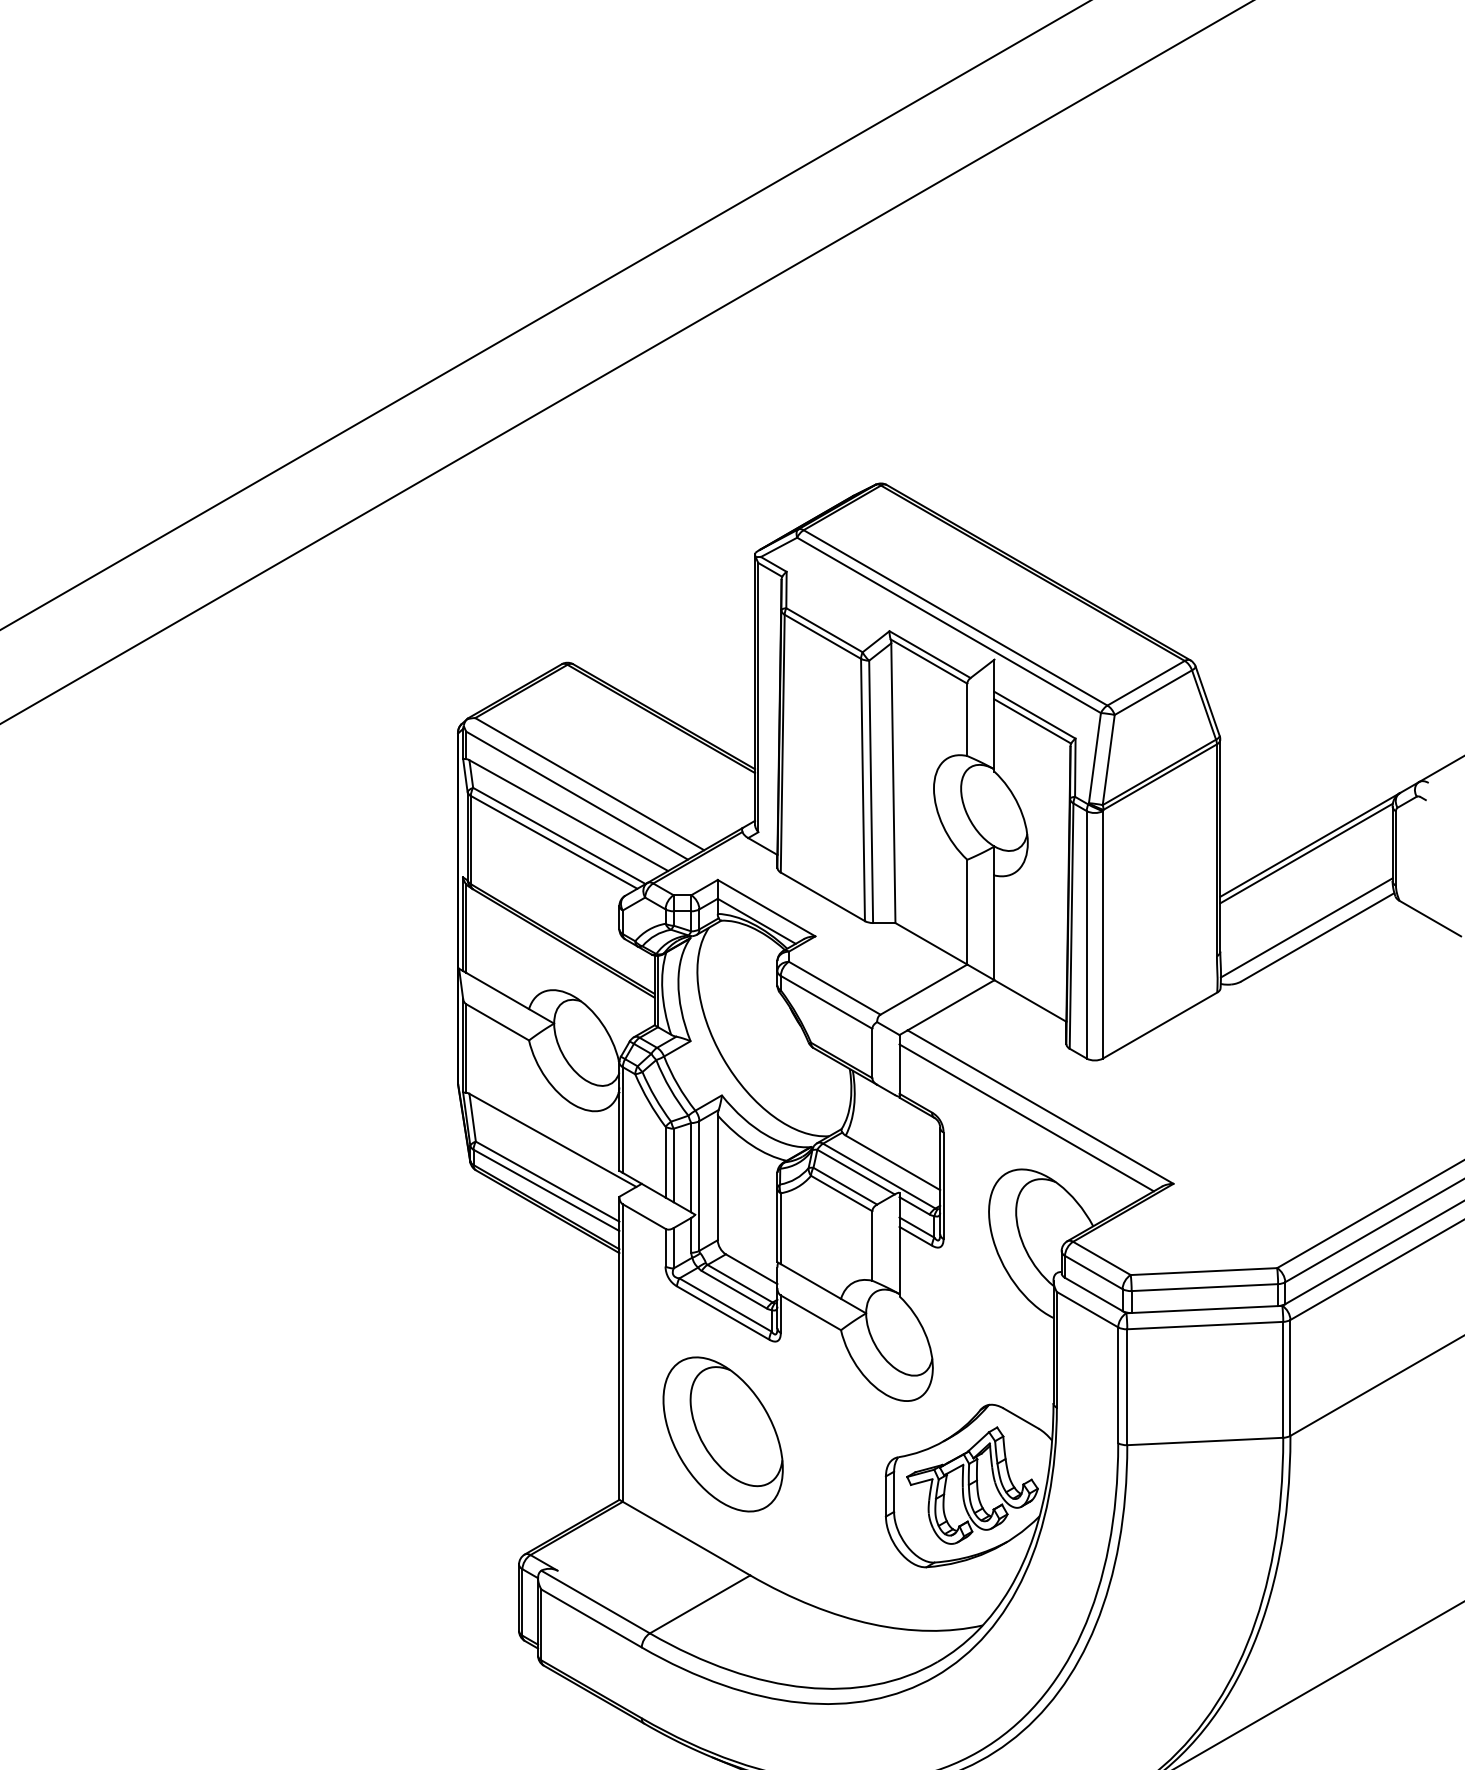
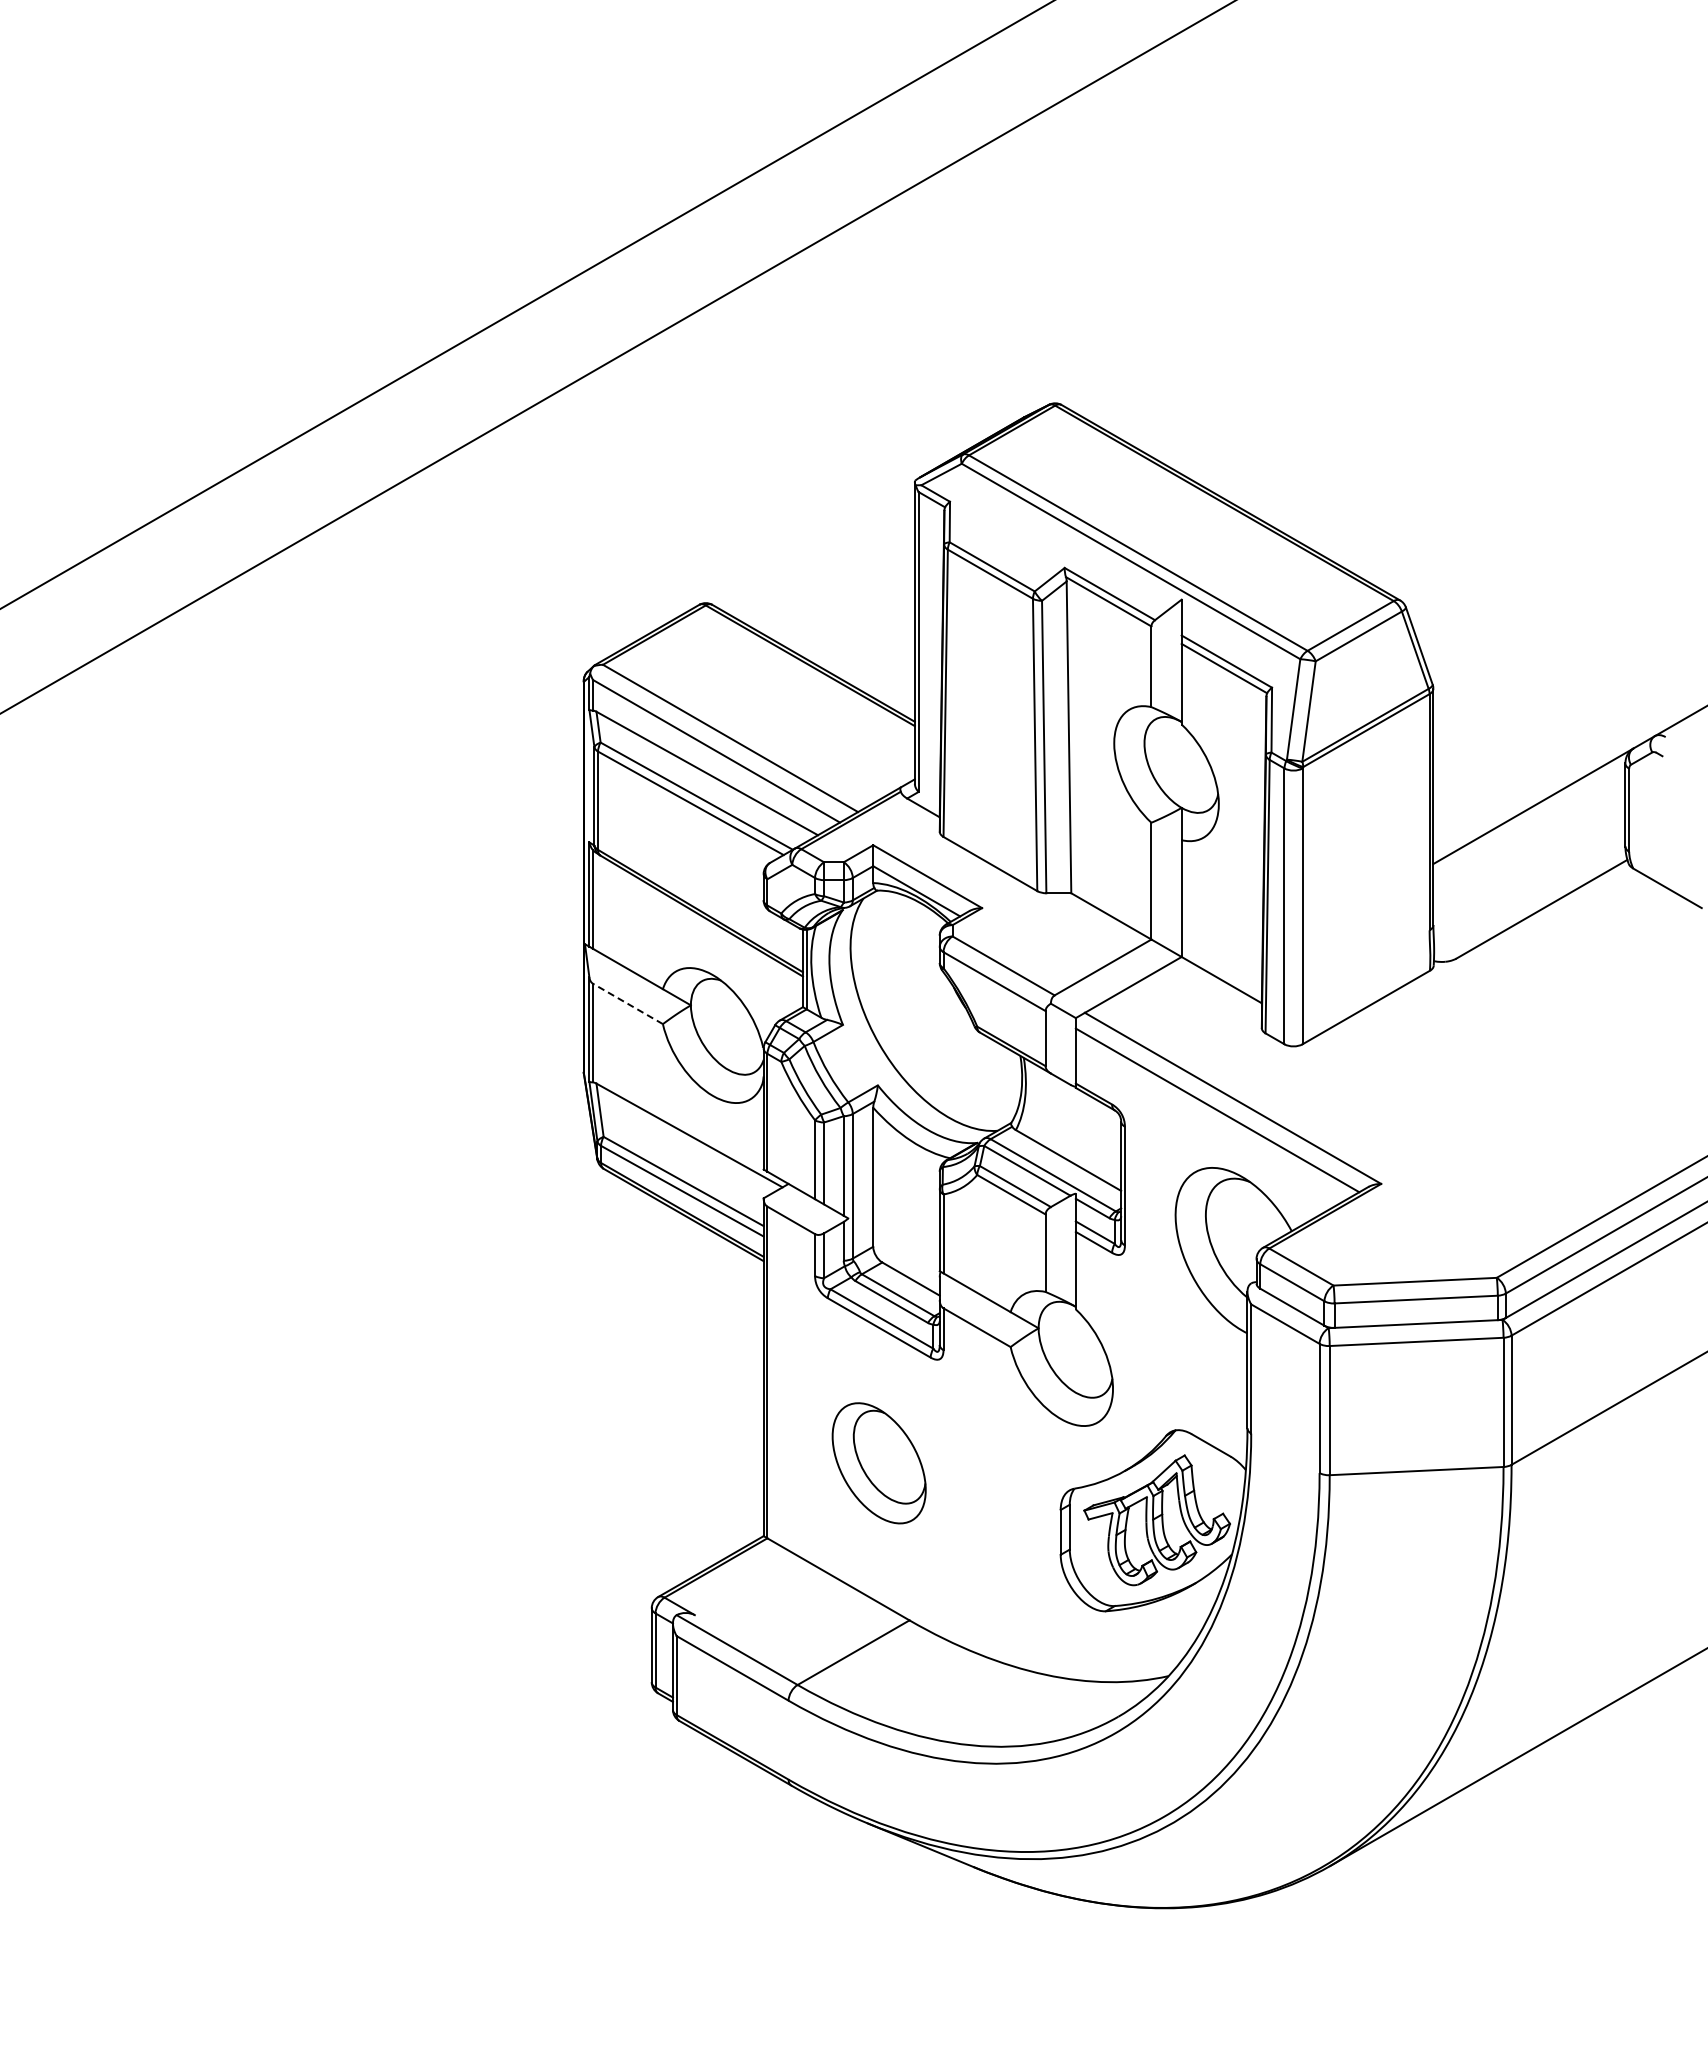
line: (1306, 853) -> (1529, 815), removed
line: (1306, 927) -> (1529, 898), removed
line: (497, 1021) -> (627, 1003), solid -> dashed
part: (722, 1434) -> (878, 1463), size x0.7

